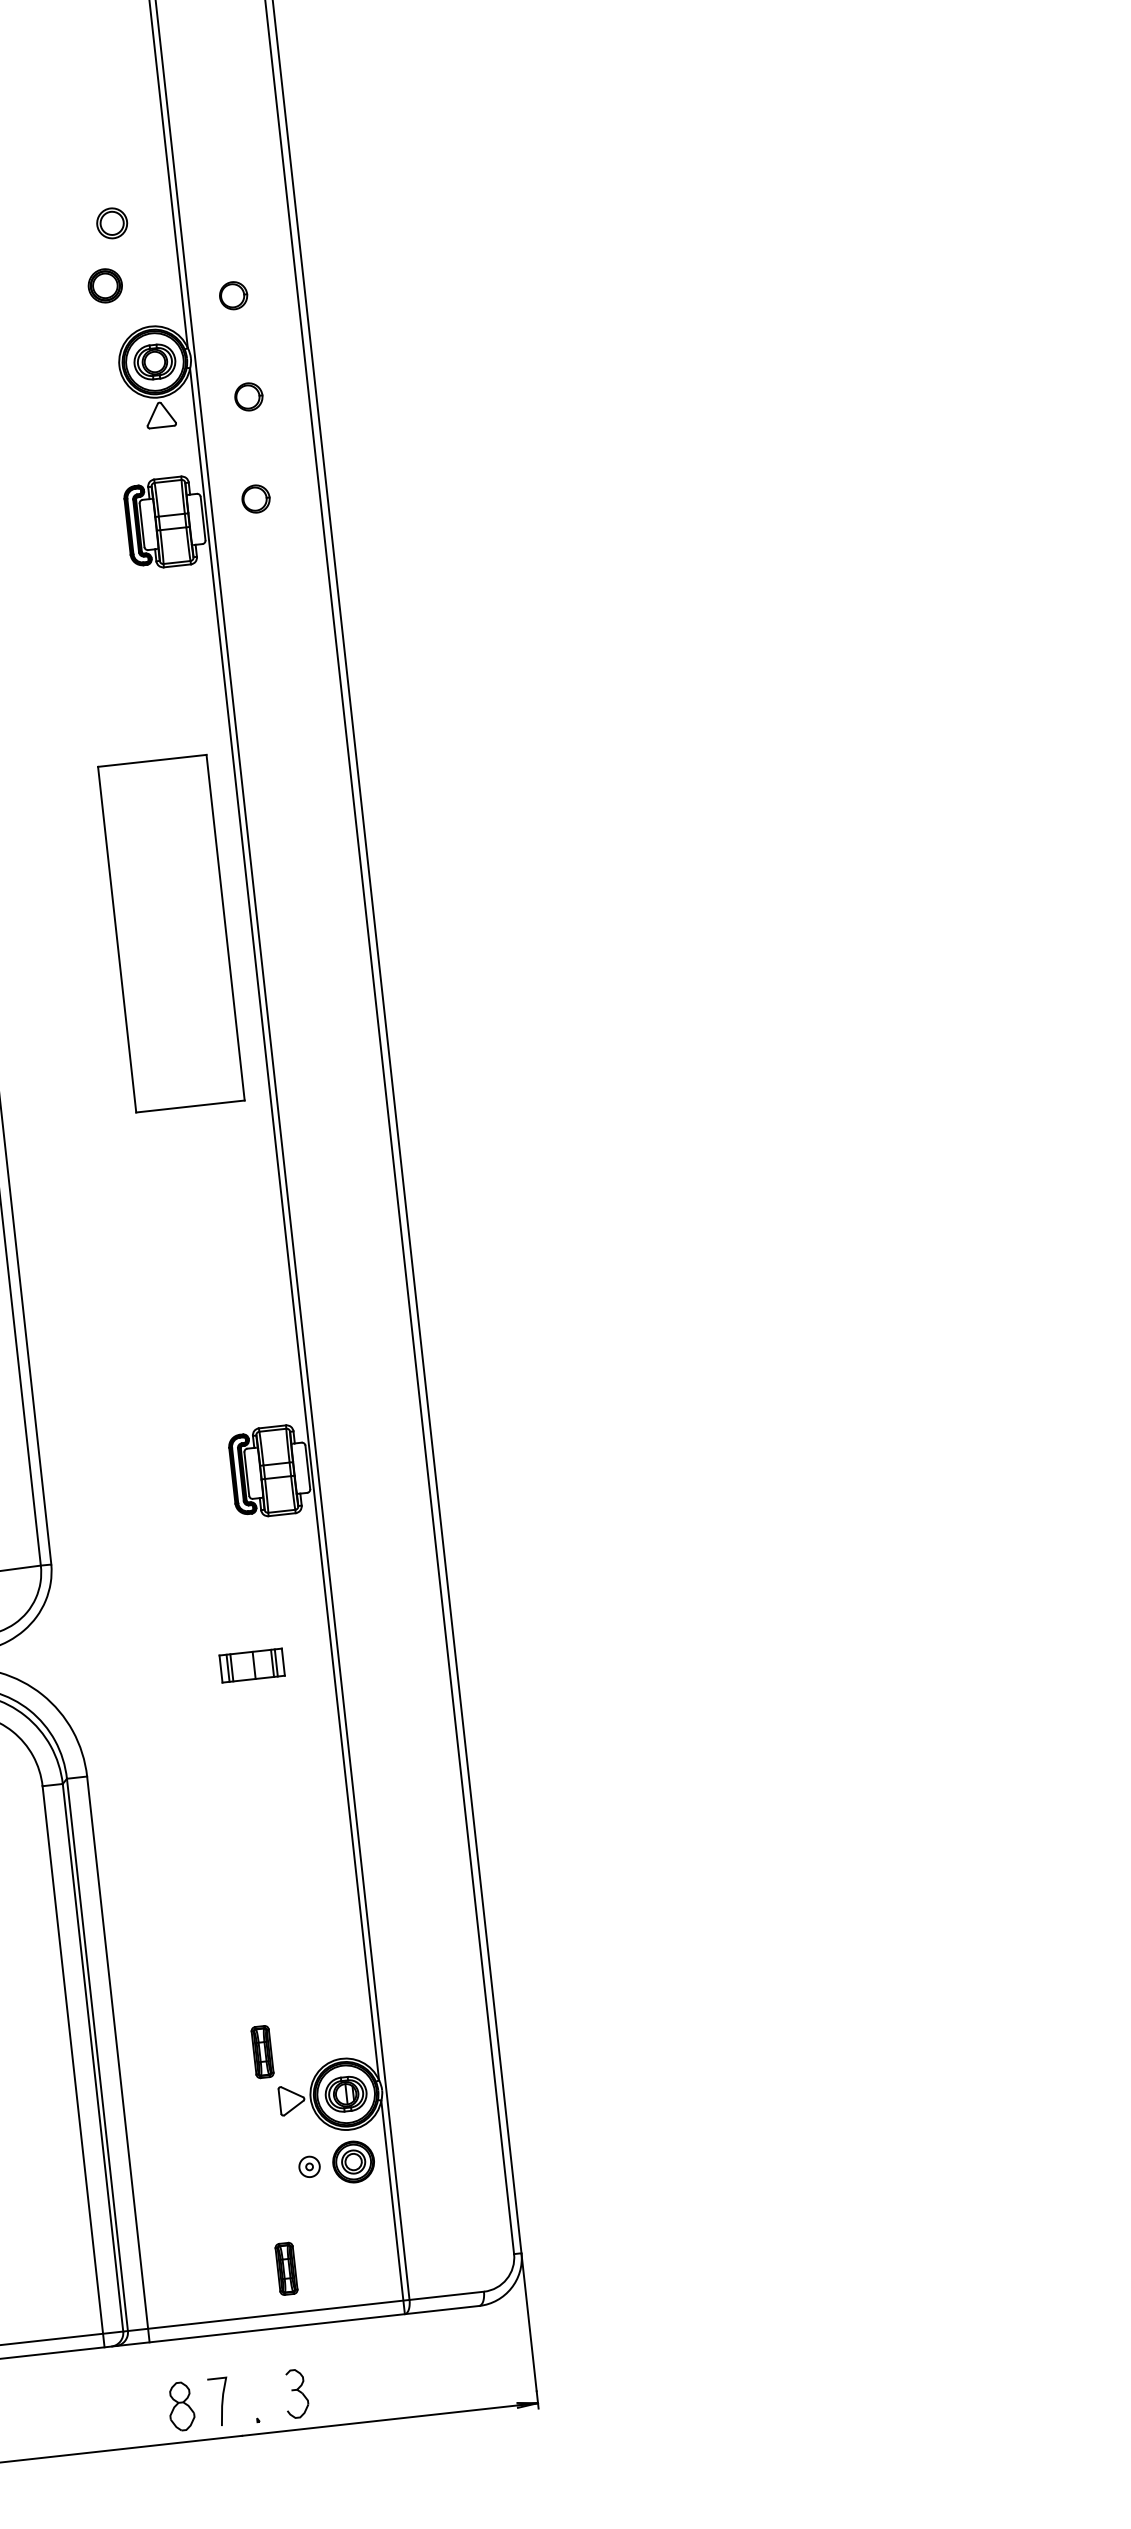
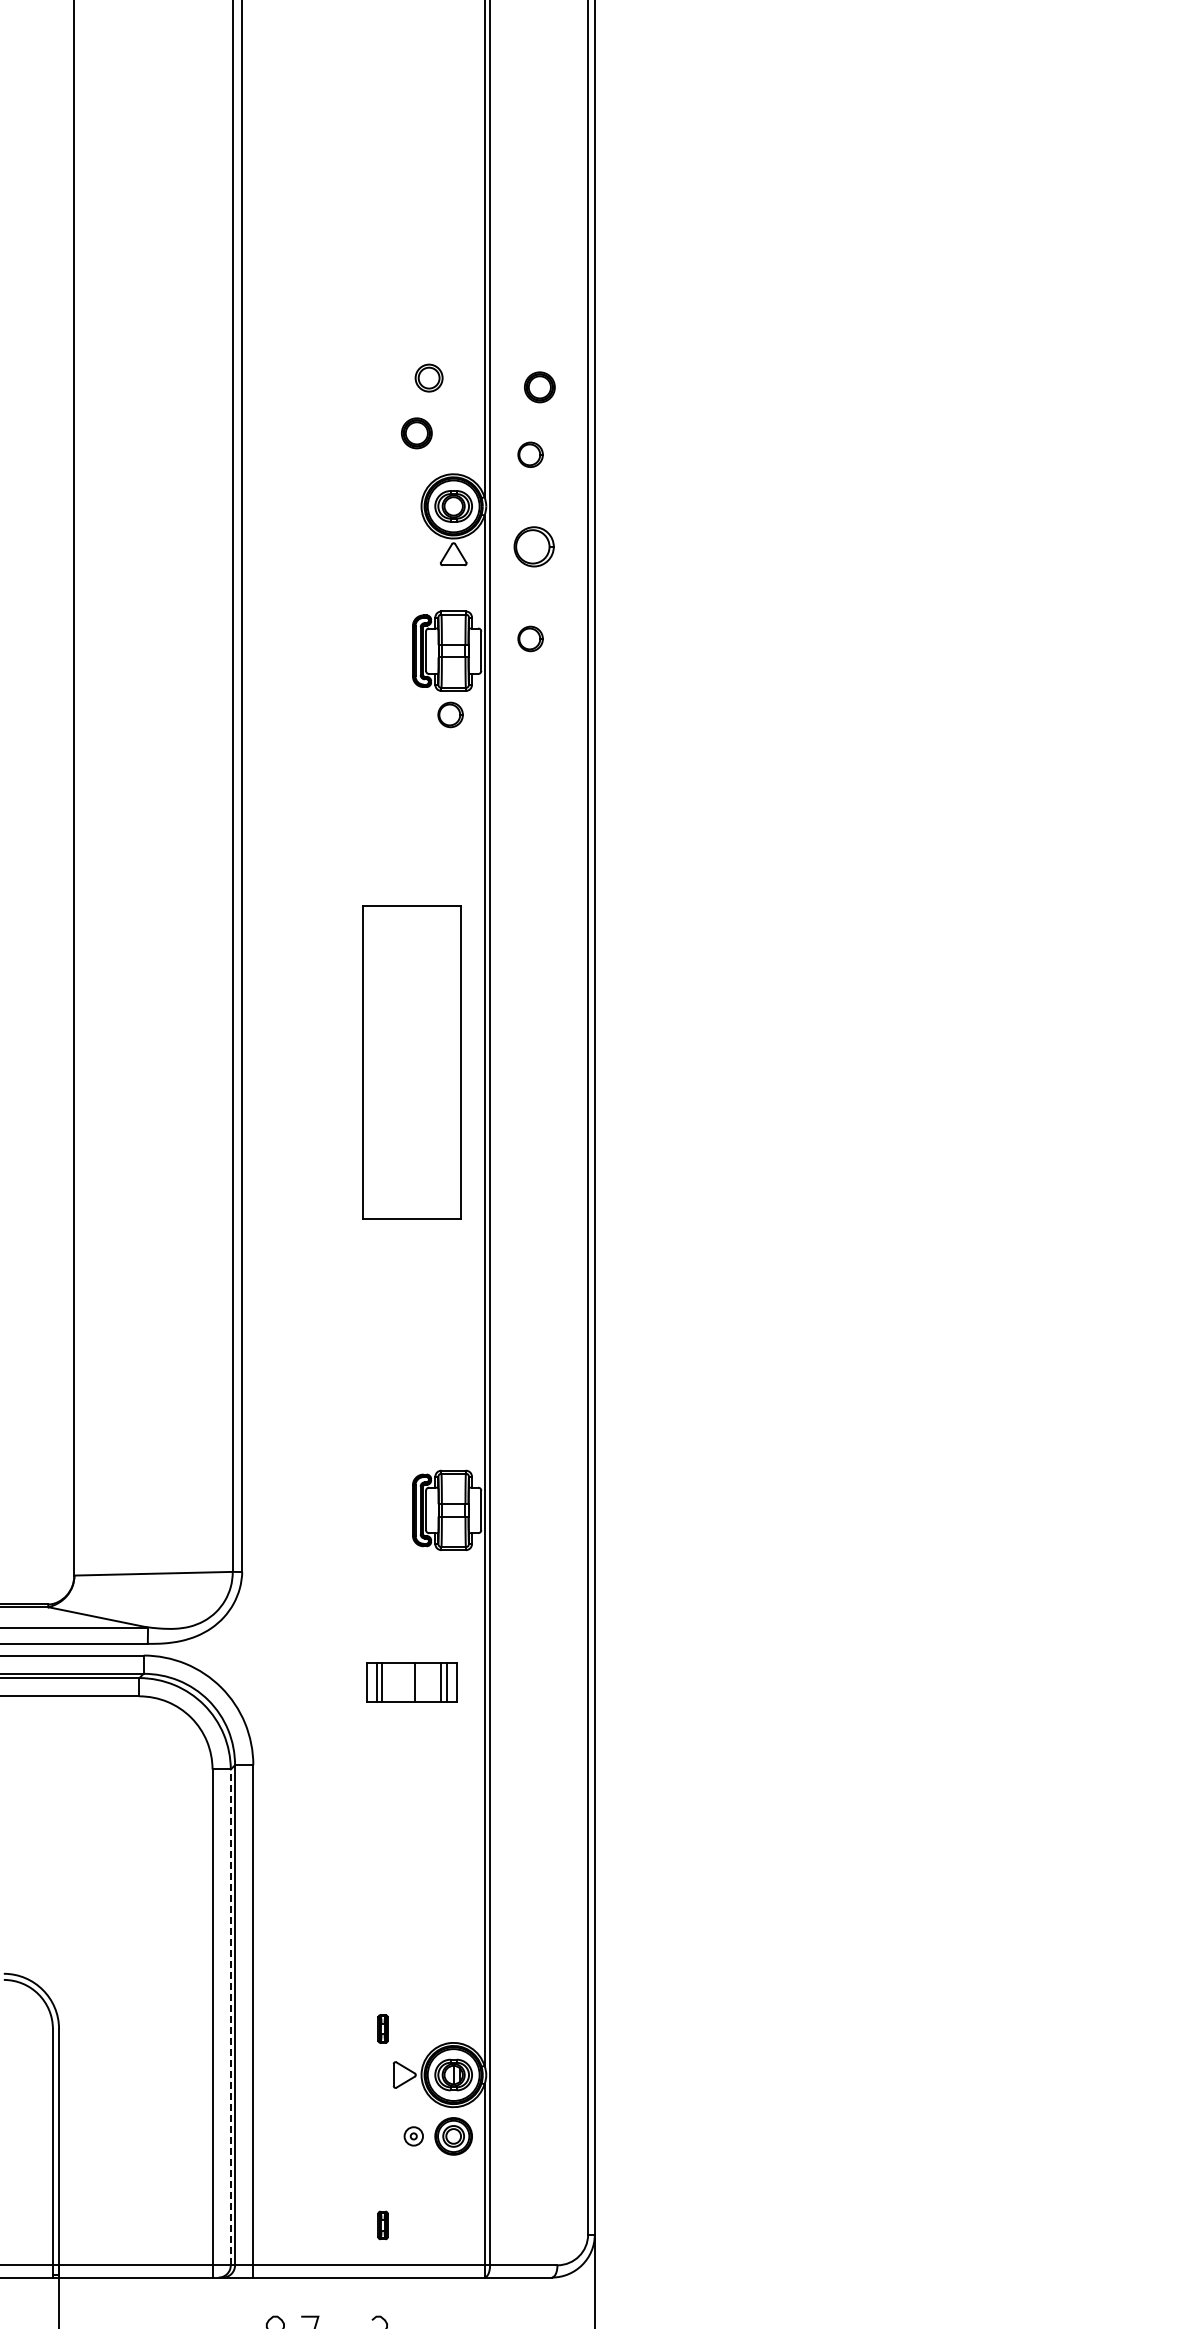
part: (235, 220) -> (539, 387), added
part: (249, 396) -> (534, 546), size x1.6
part: (176, 592) -> (450, 714), added
part: (170, 933) -> (411, 1062), moved
part: (251, 1665) -> (411, 1682), size x1.6
part: (261, 2051) -> (382, 2028), size x0.6
line: (92, 2057) -> (230, 2017), solid -> dashed
part: (285, 2269) -> (382, 2225), size x0.6

